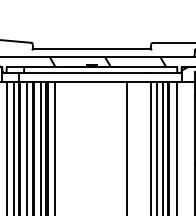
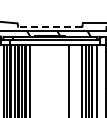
line: (90, 48) -> (49, 26), solid -> dashed

